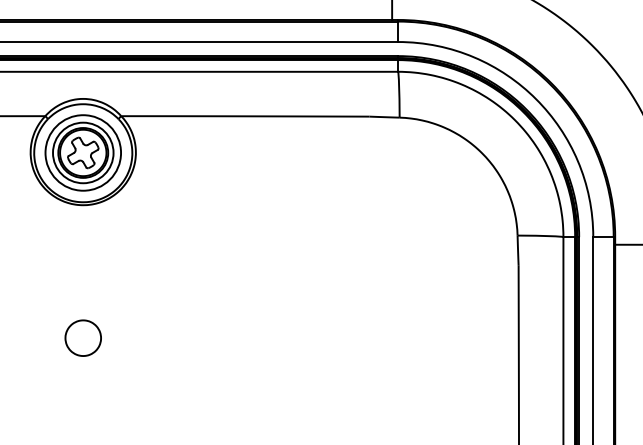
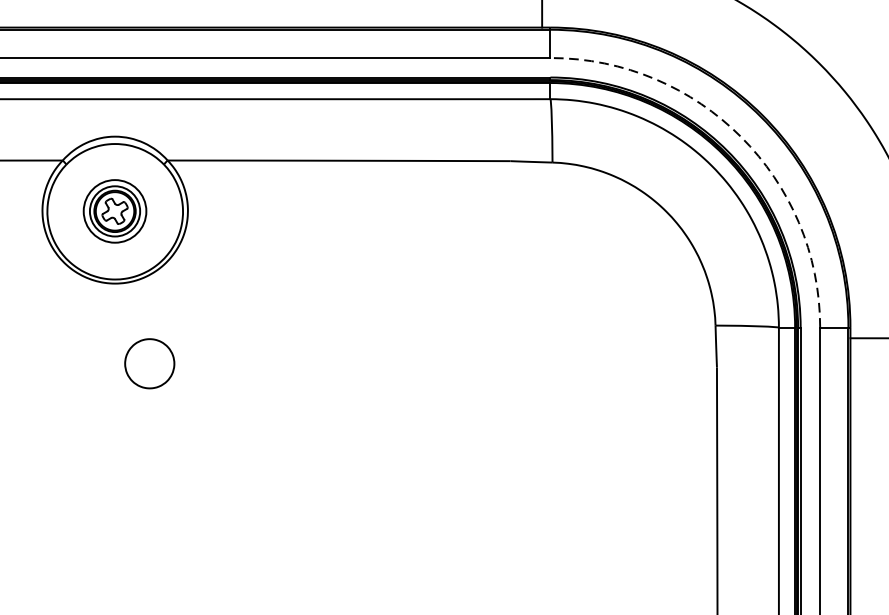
arc: (536, 99) -> (741, 137), solid -> dashed
part: (82, 152) -> (114, 210), size x0.6
part: (82, 337) -> (148, 362), moved

